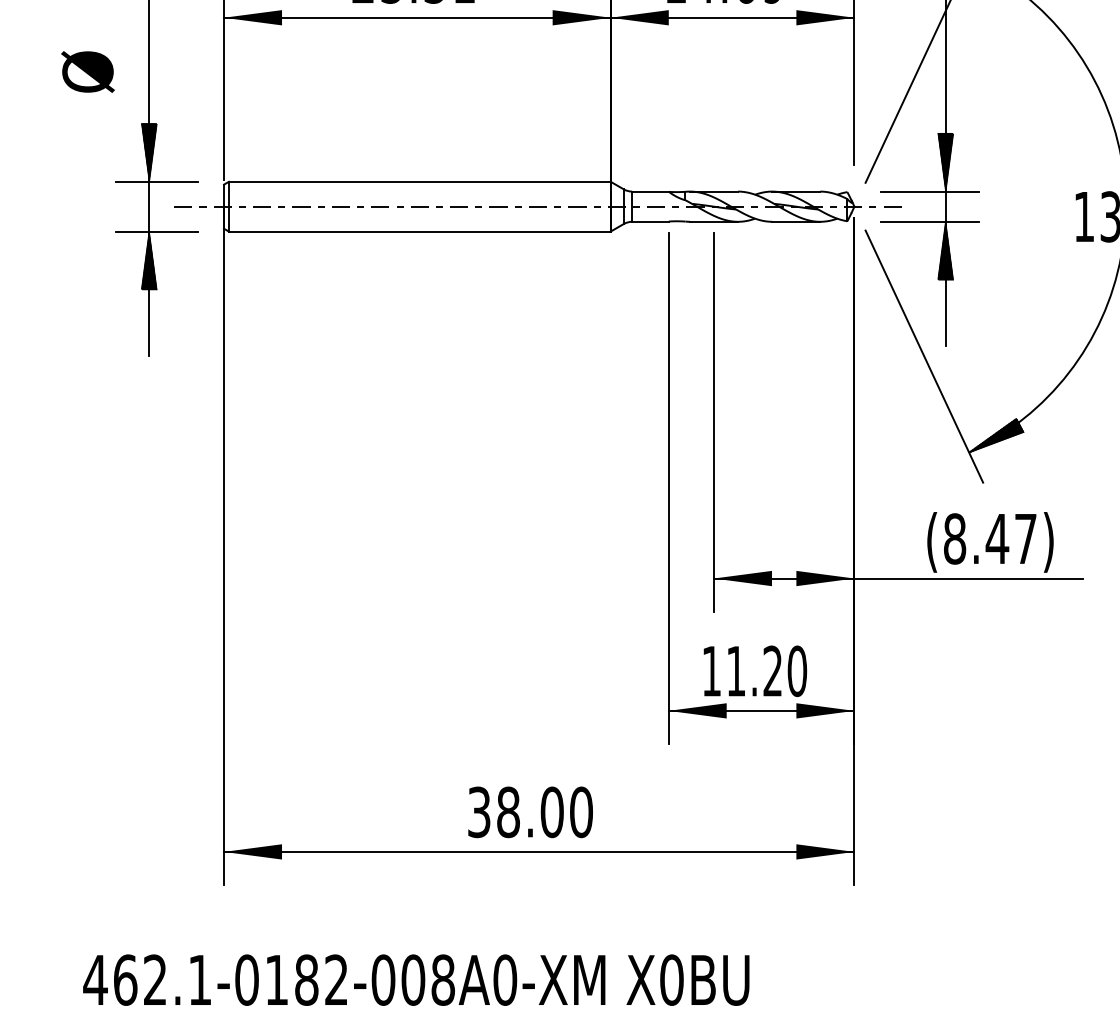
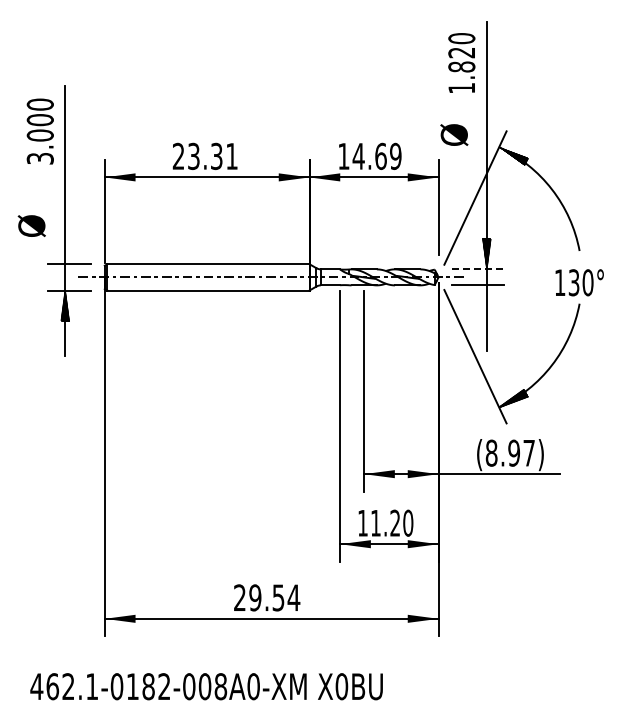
text: (87, 70) -> (31, 225), moved
hatch: (149, 152) -> (65, 248), removed
line: (930, 191) -> (478, 269), solid -> dashed
hatch: (945, 250) -> (486, 300), removed
text: (996, 537) -> (513, 452), (8.47) -> (8.97)
text: (531, 811) -> (267, 597), 38.00 -> 29.54

